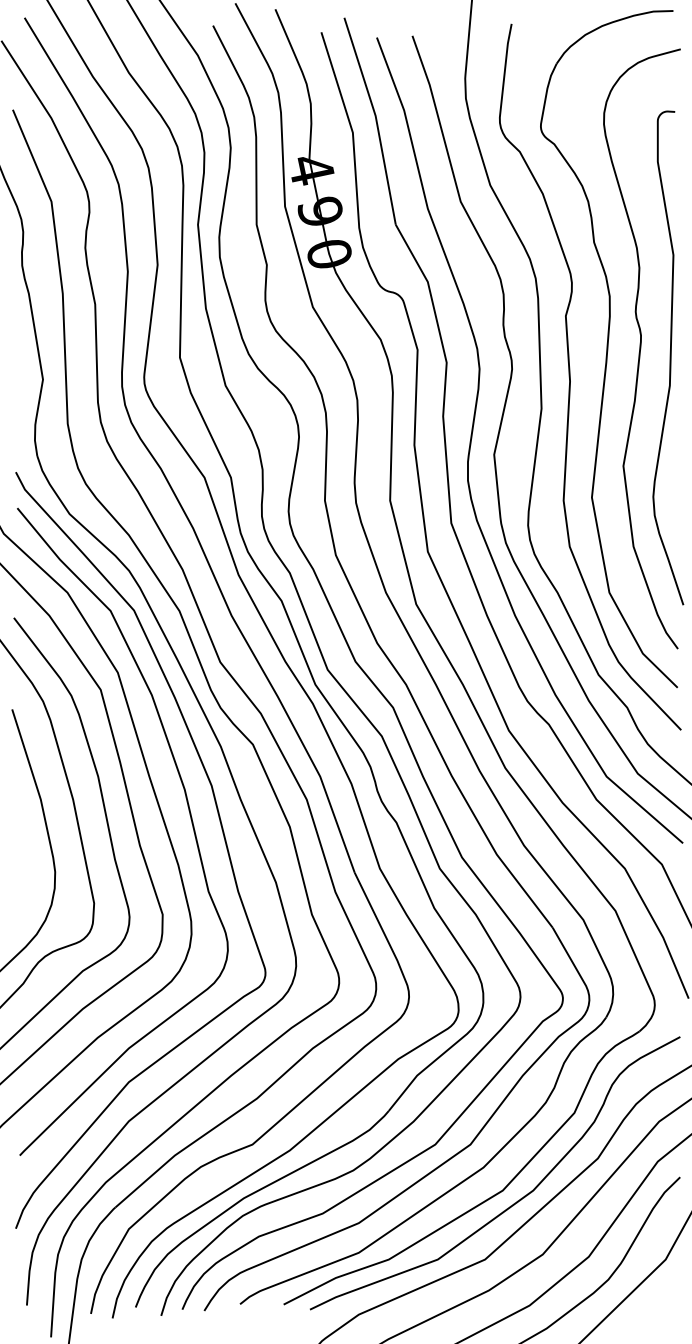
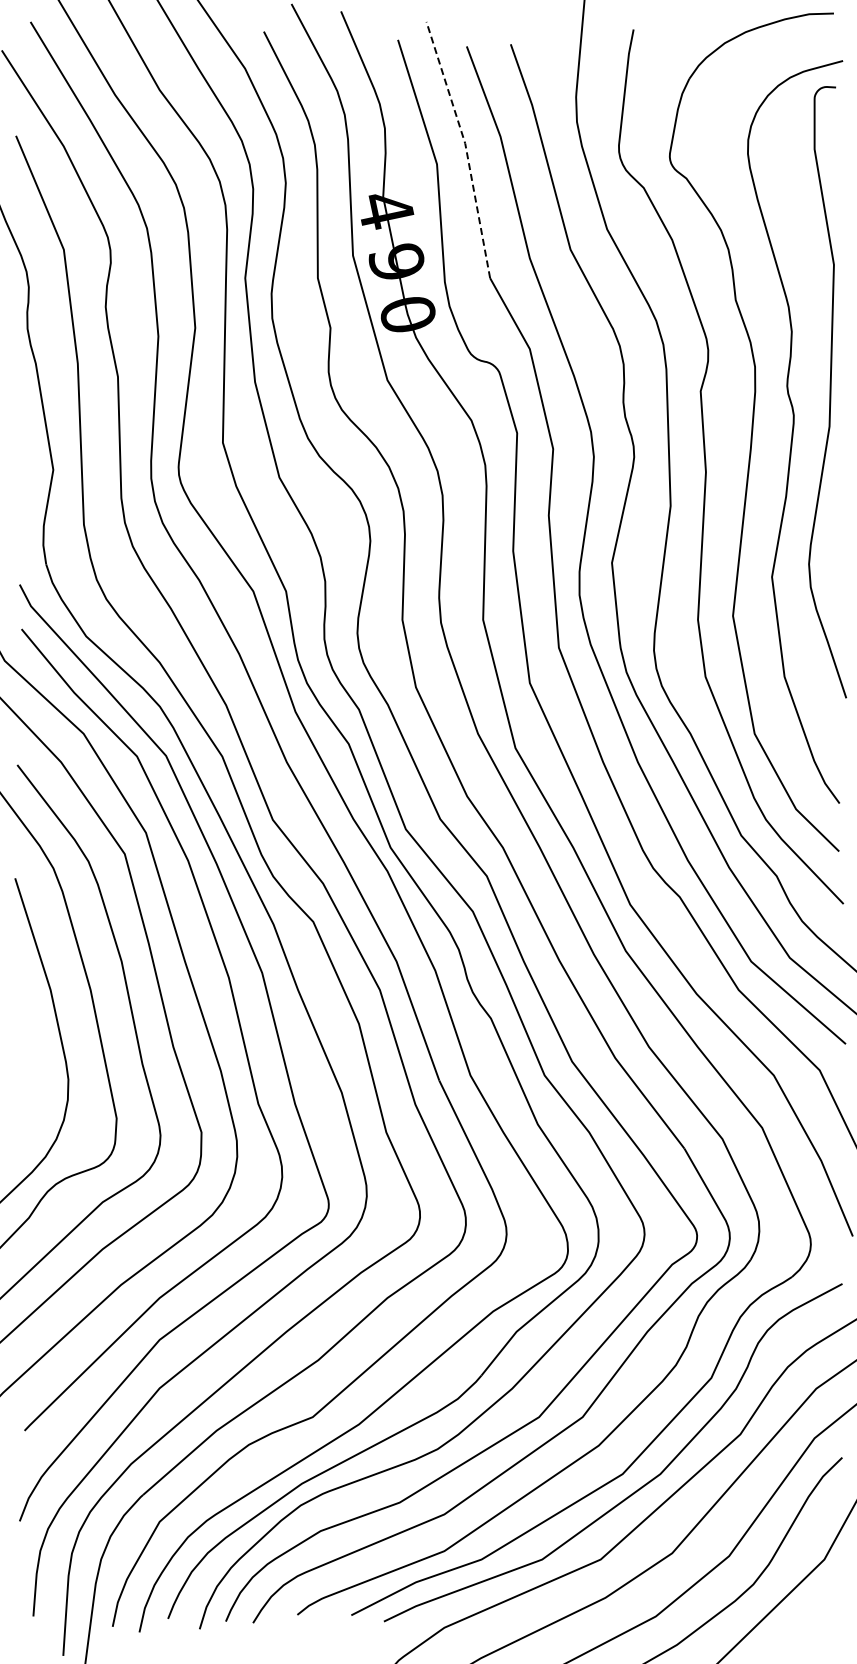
line: (375, 119) -> (465, 147), solid -> dashed
curve: (669, 358) -> (829, 392), moved

